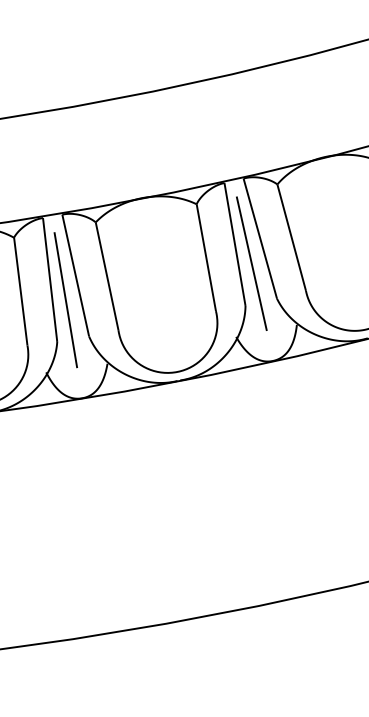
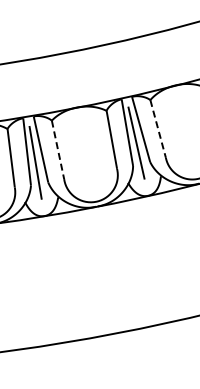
line: (292, 236) -> (158, 128), solid -> dashed
line: (107, 275) -> (58, 149), solid -> dashed

